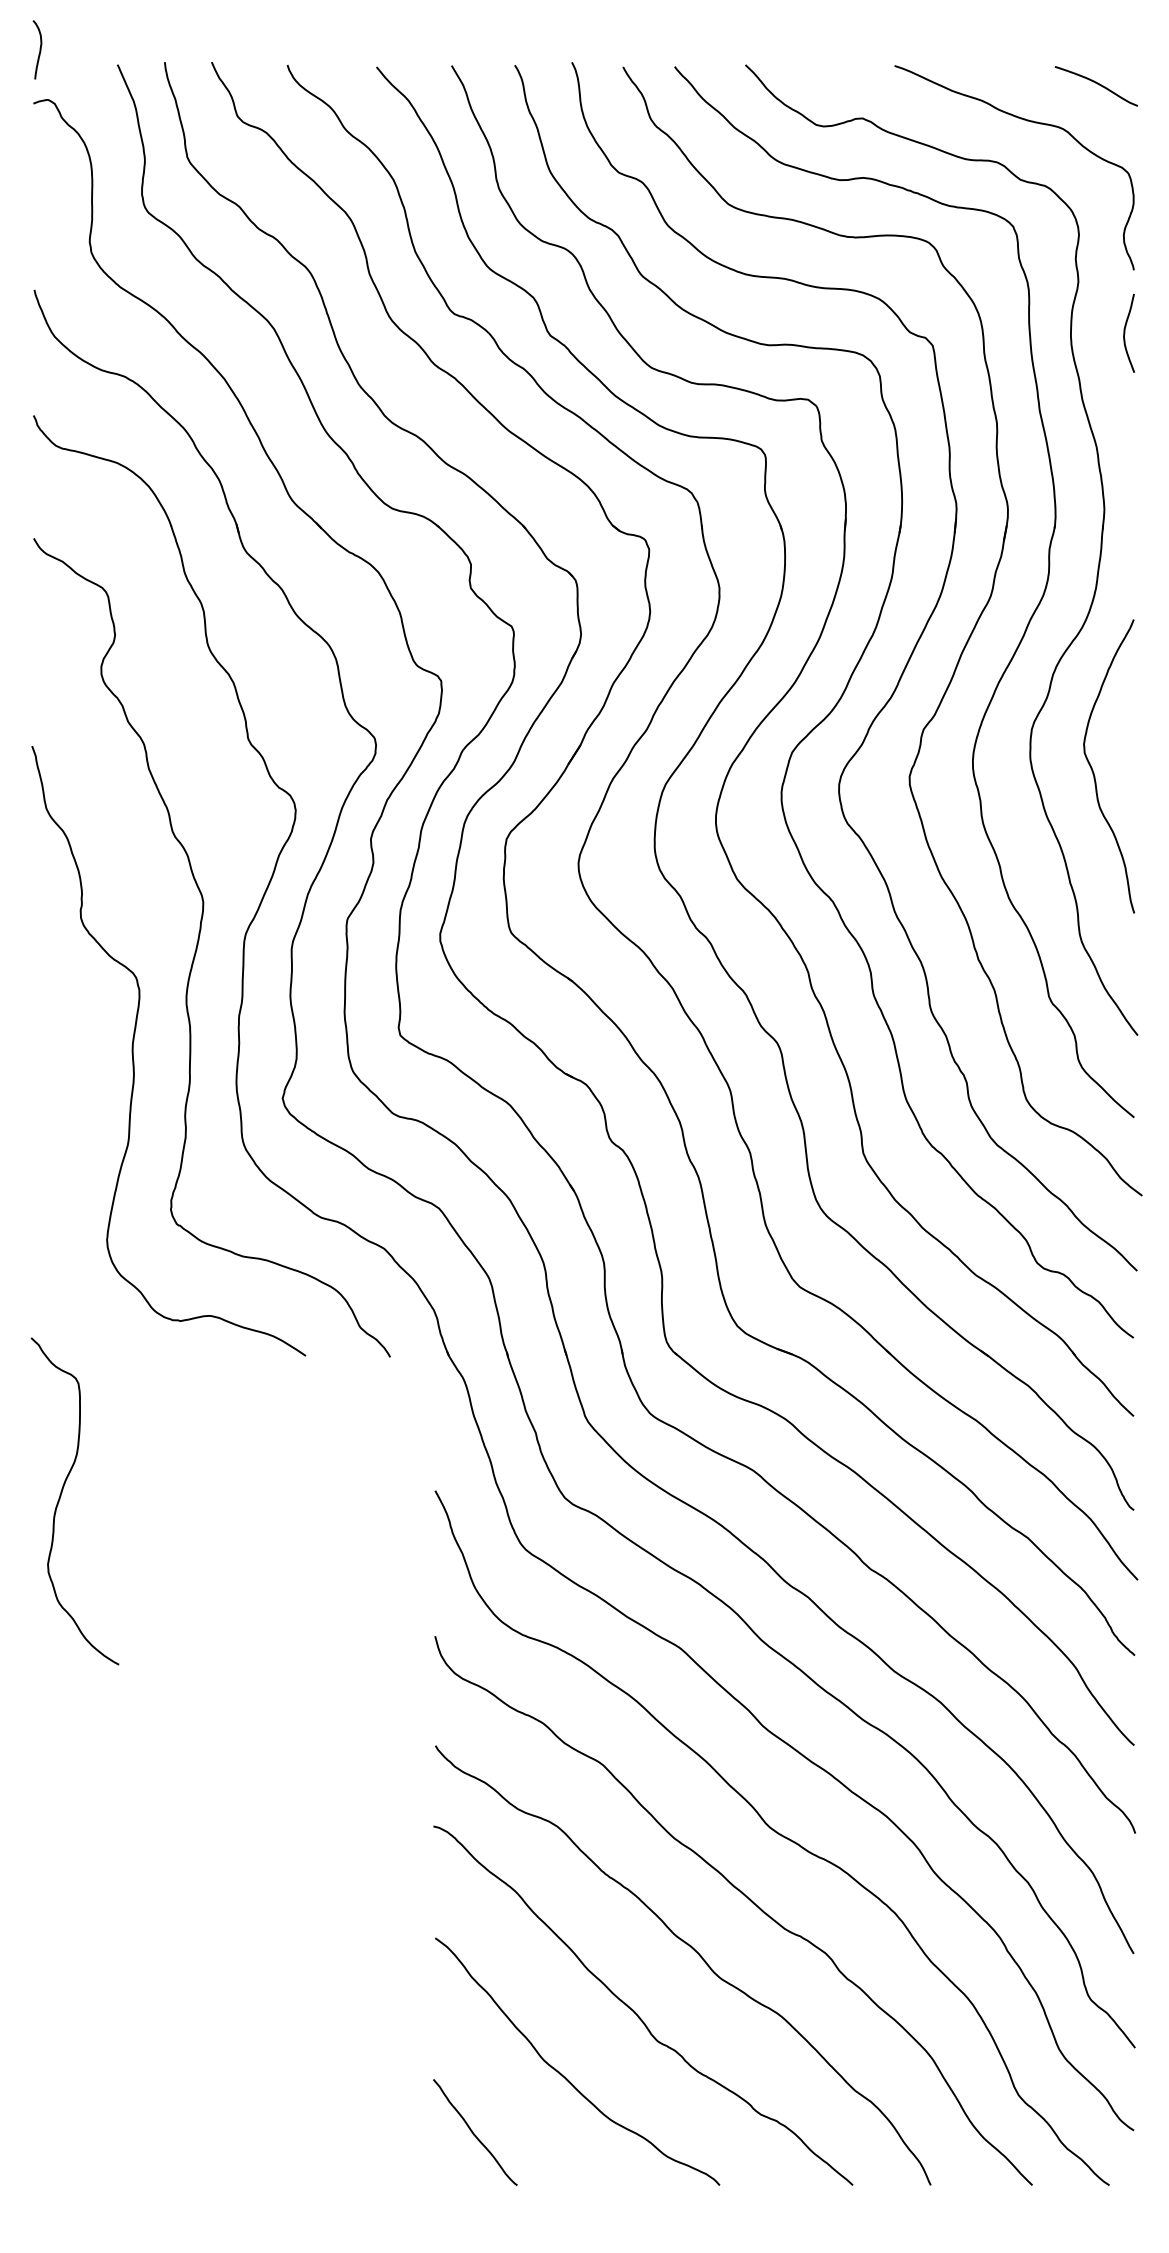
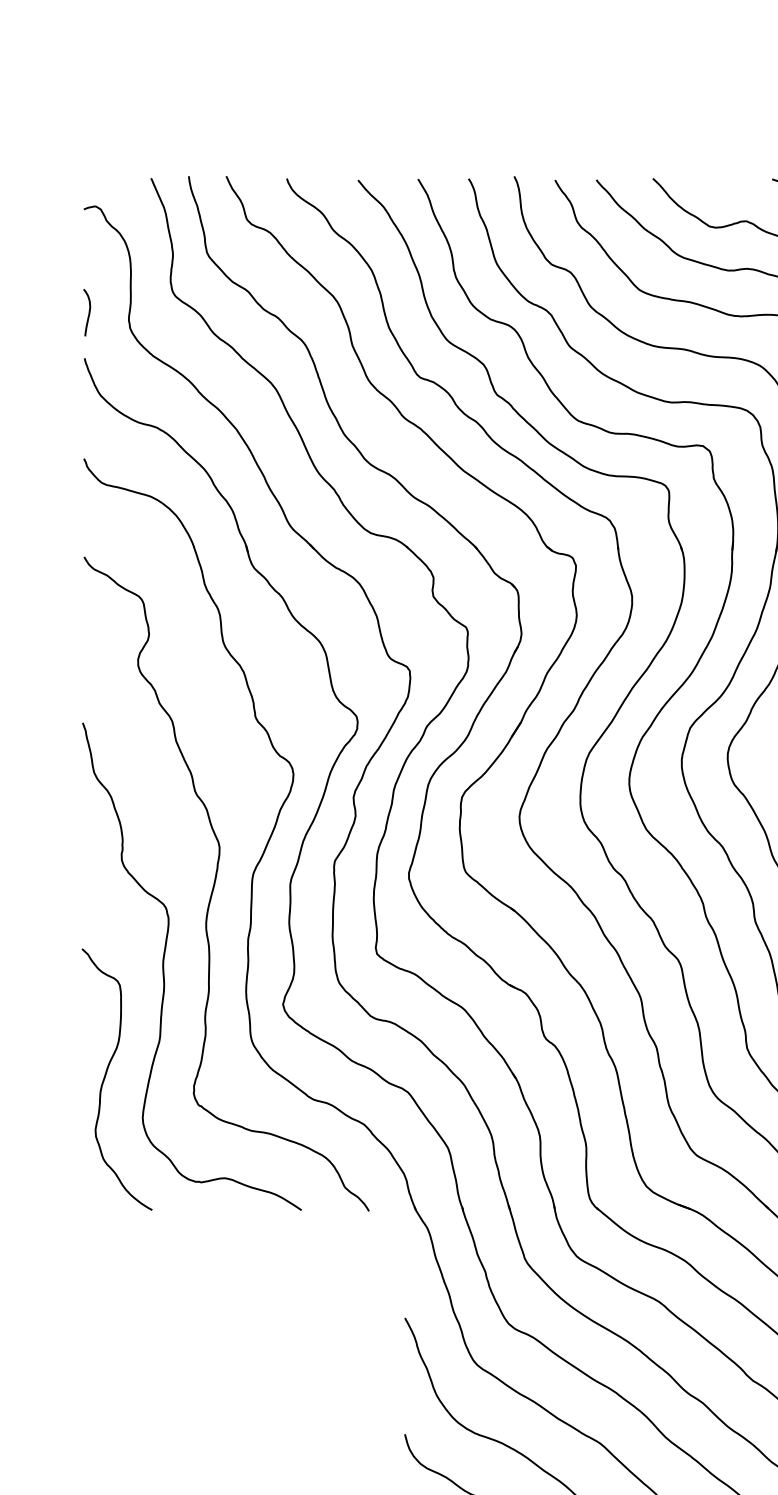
curve: (39, 49) -> (88, 312), moved
curve: (61, 1496) -> (106, 1075), moved

